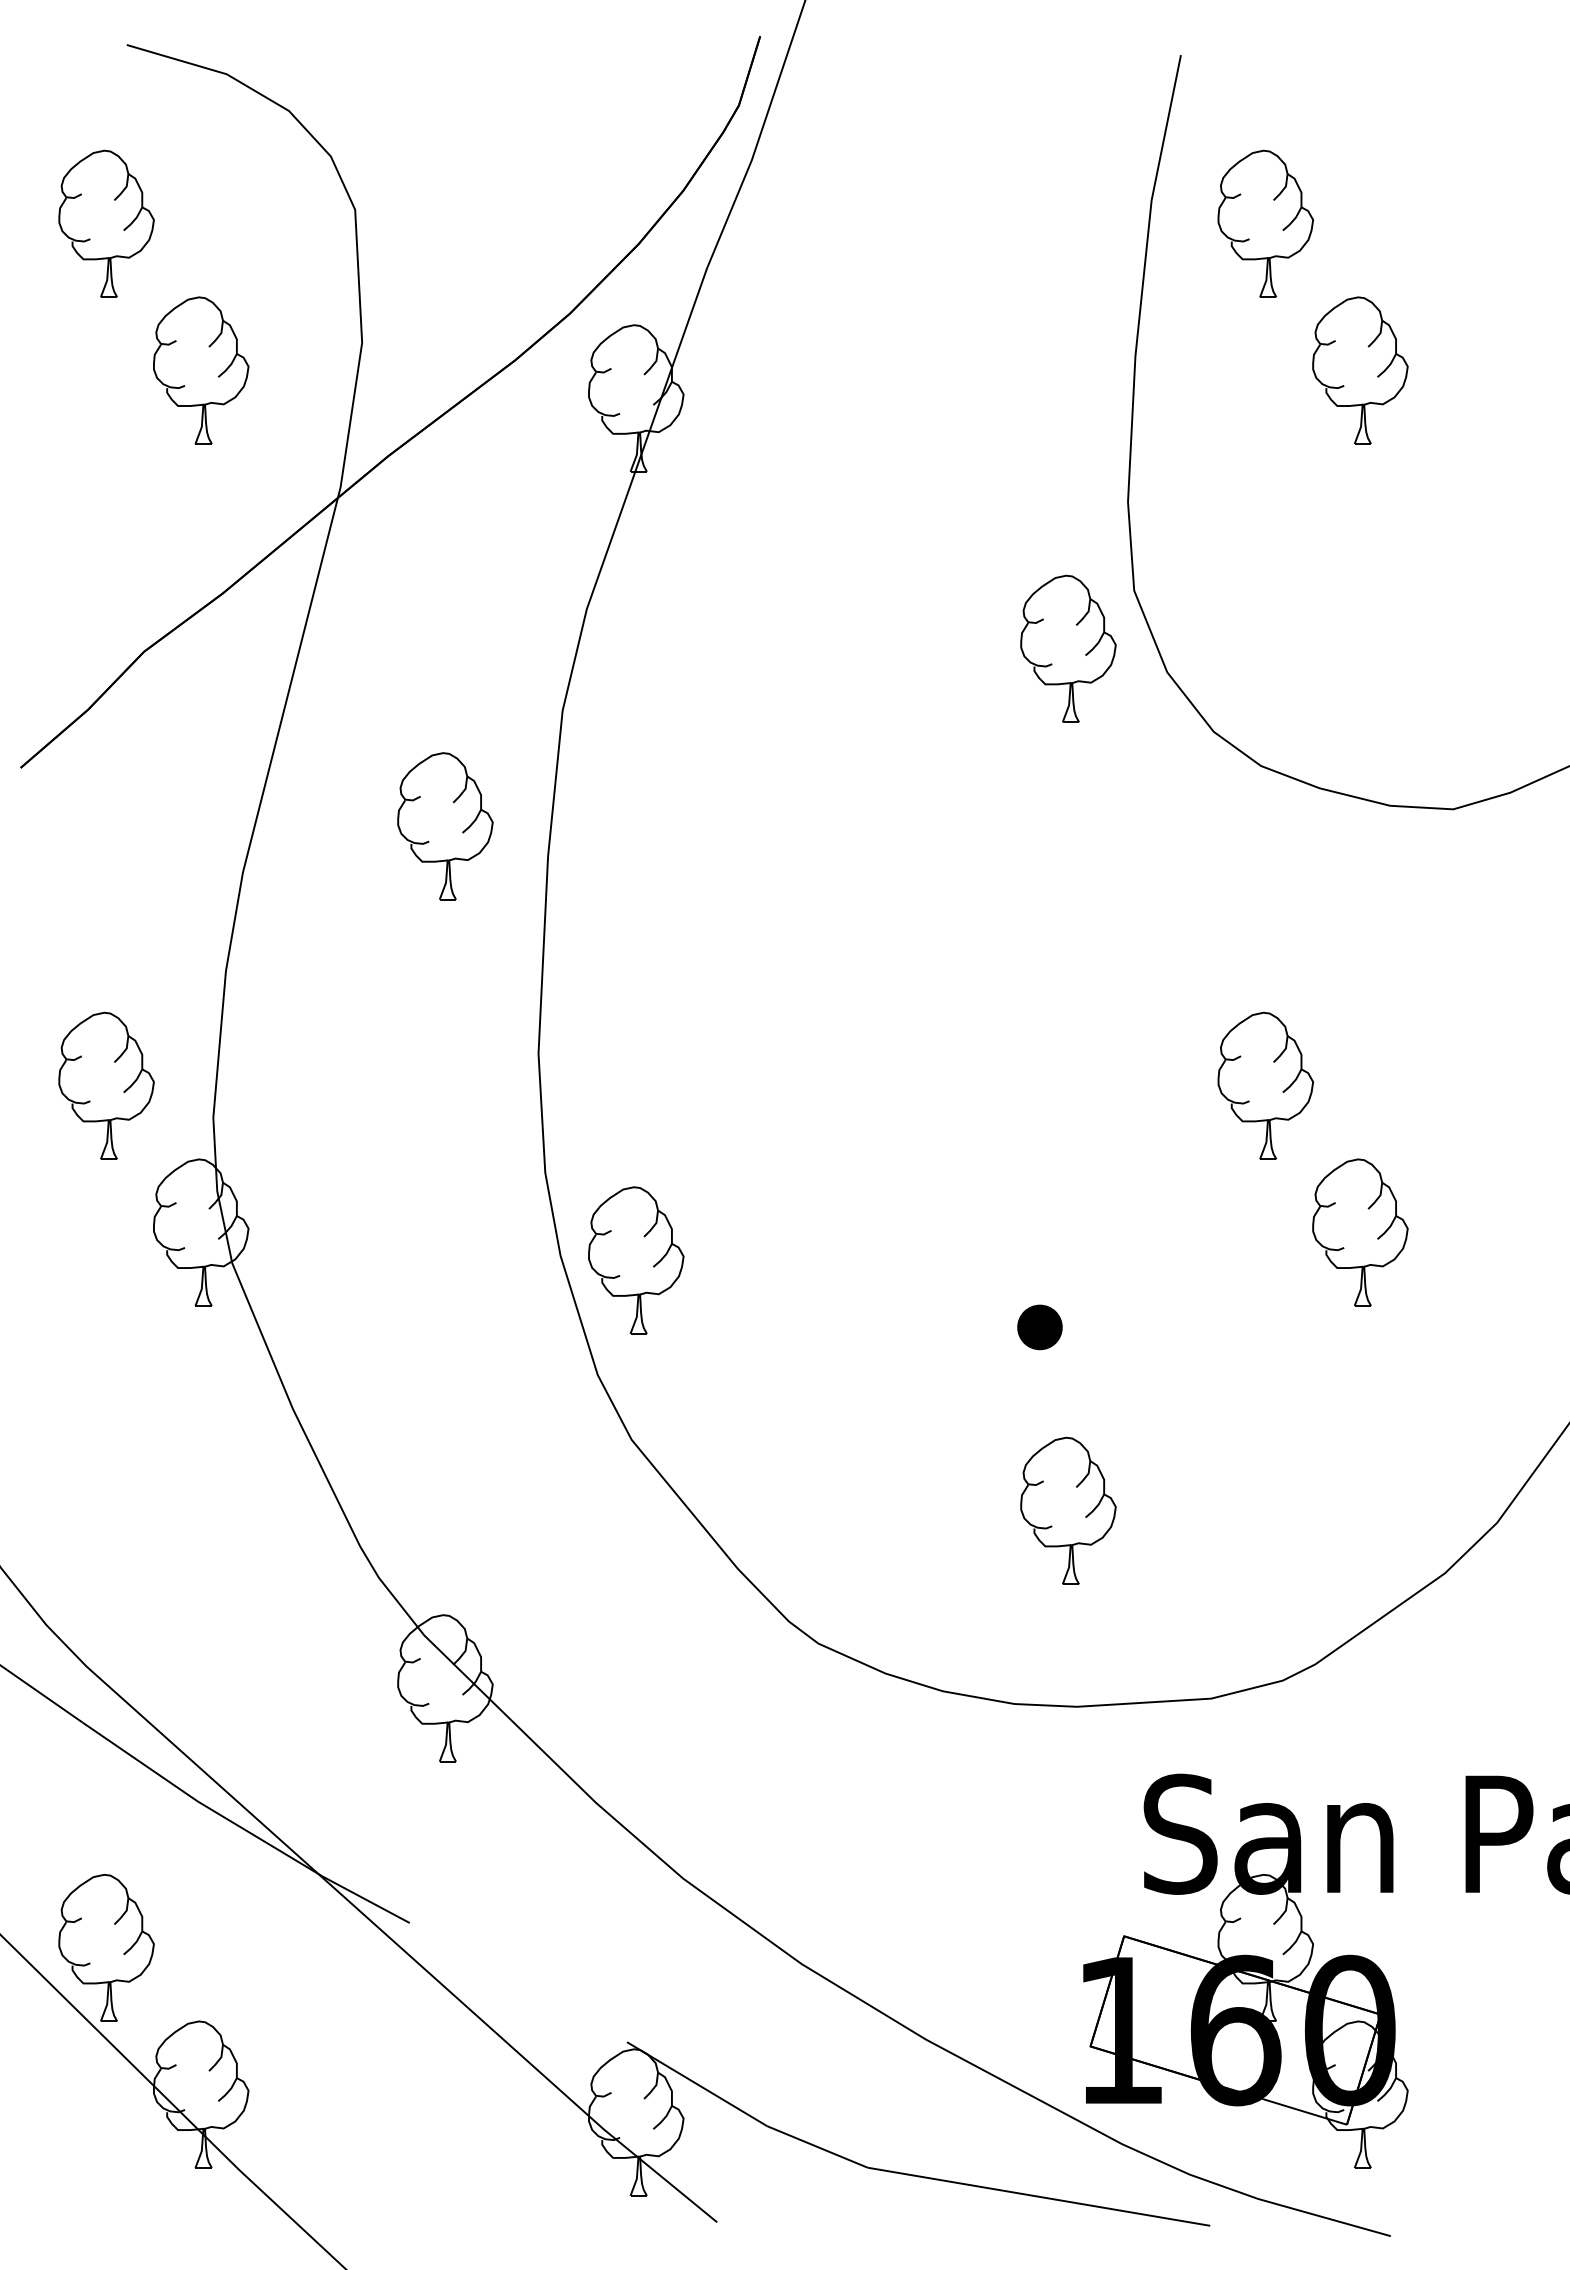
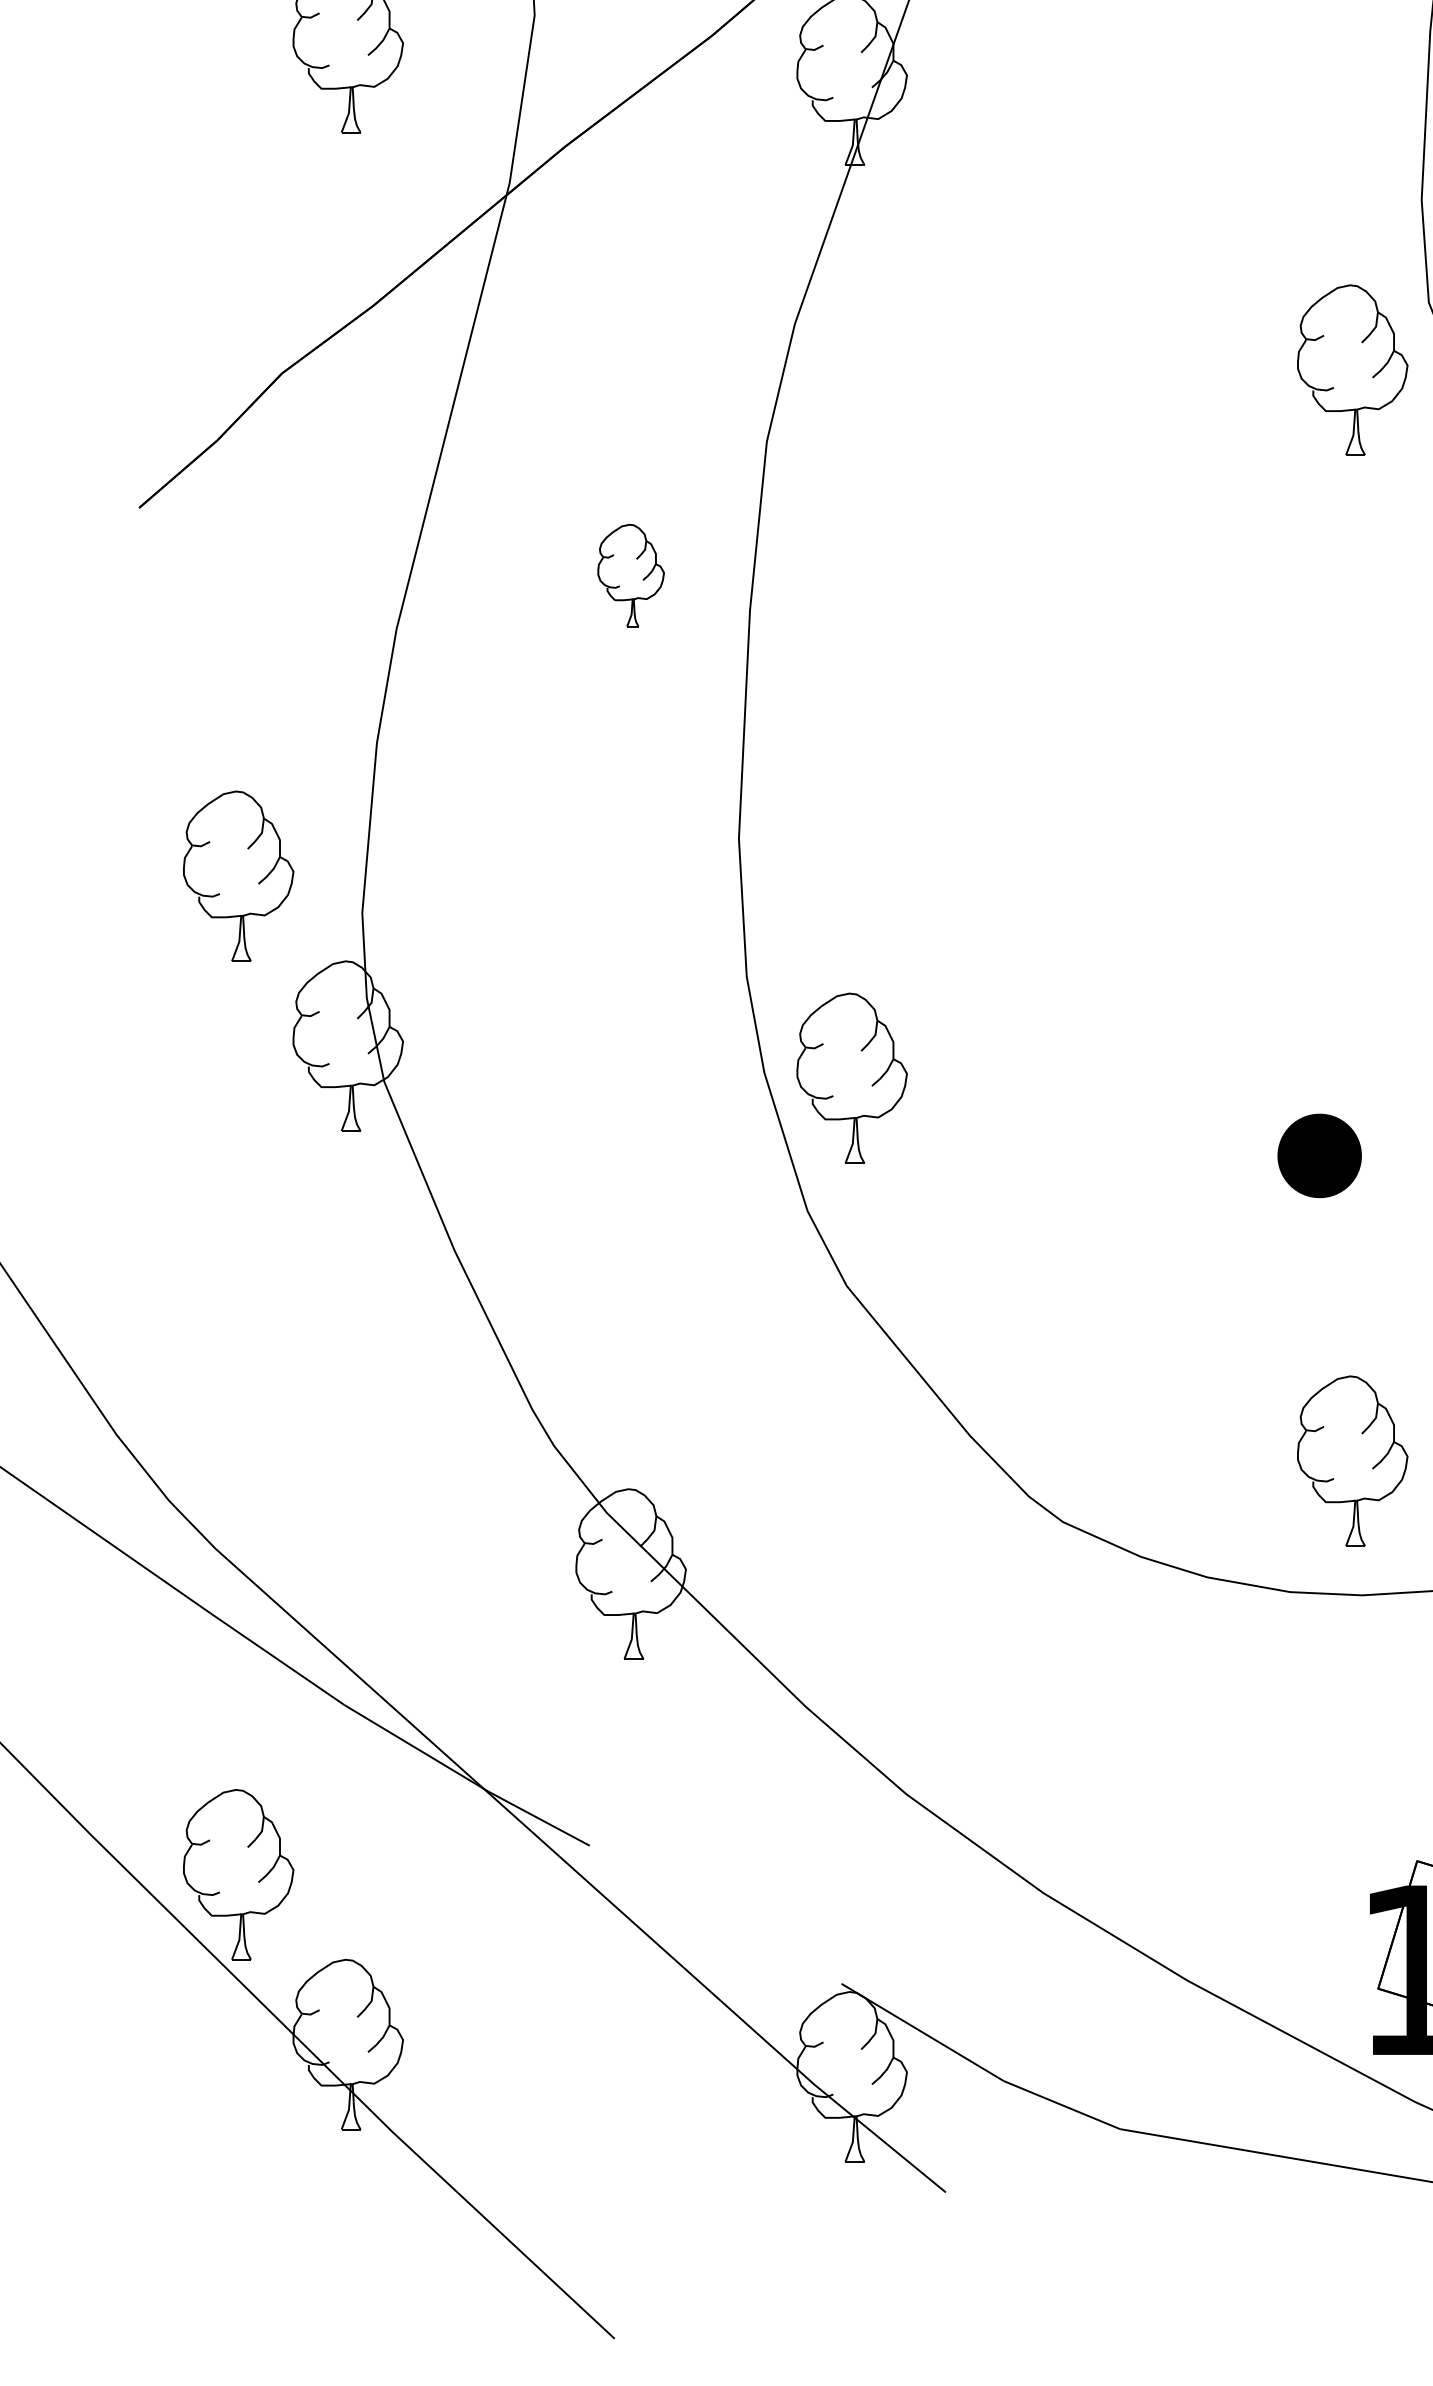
part: (445, 826) -> (631, 575), size x0.6
part: (1039, 1327) -> (1319, 1156), size x1.6
part: (1068, 1510) -> (1352, 1460), moved

